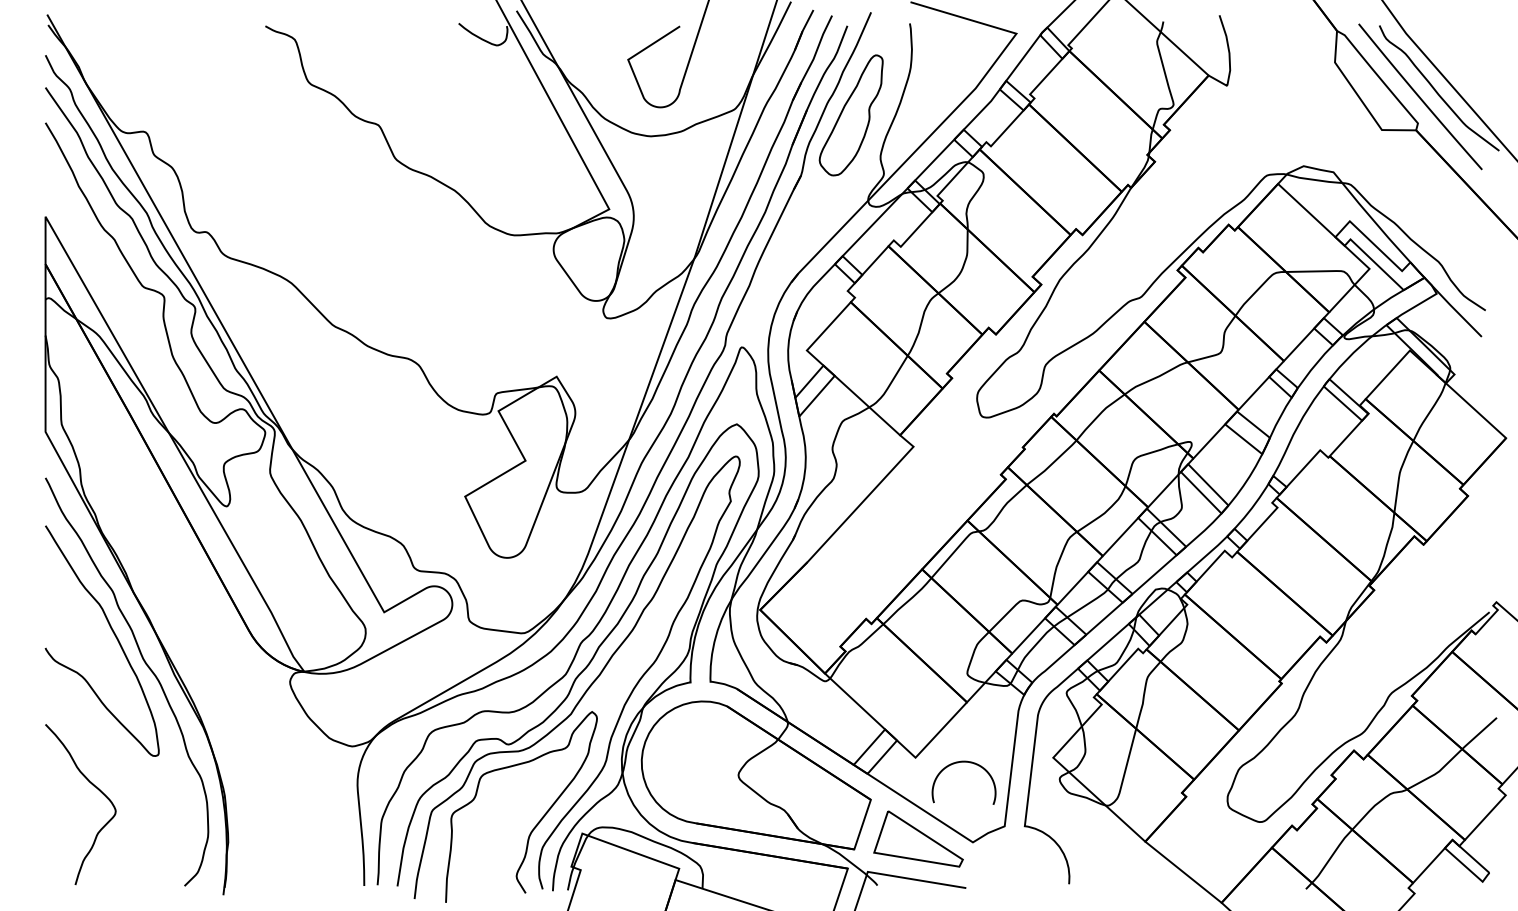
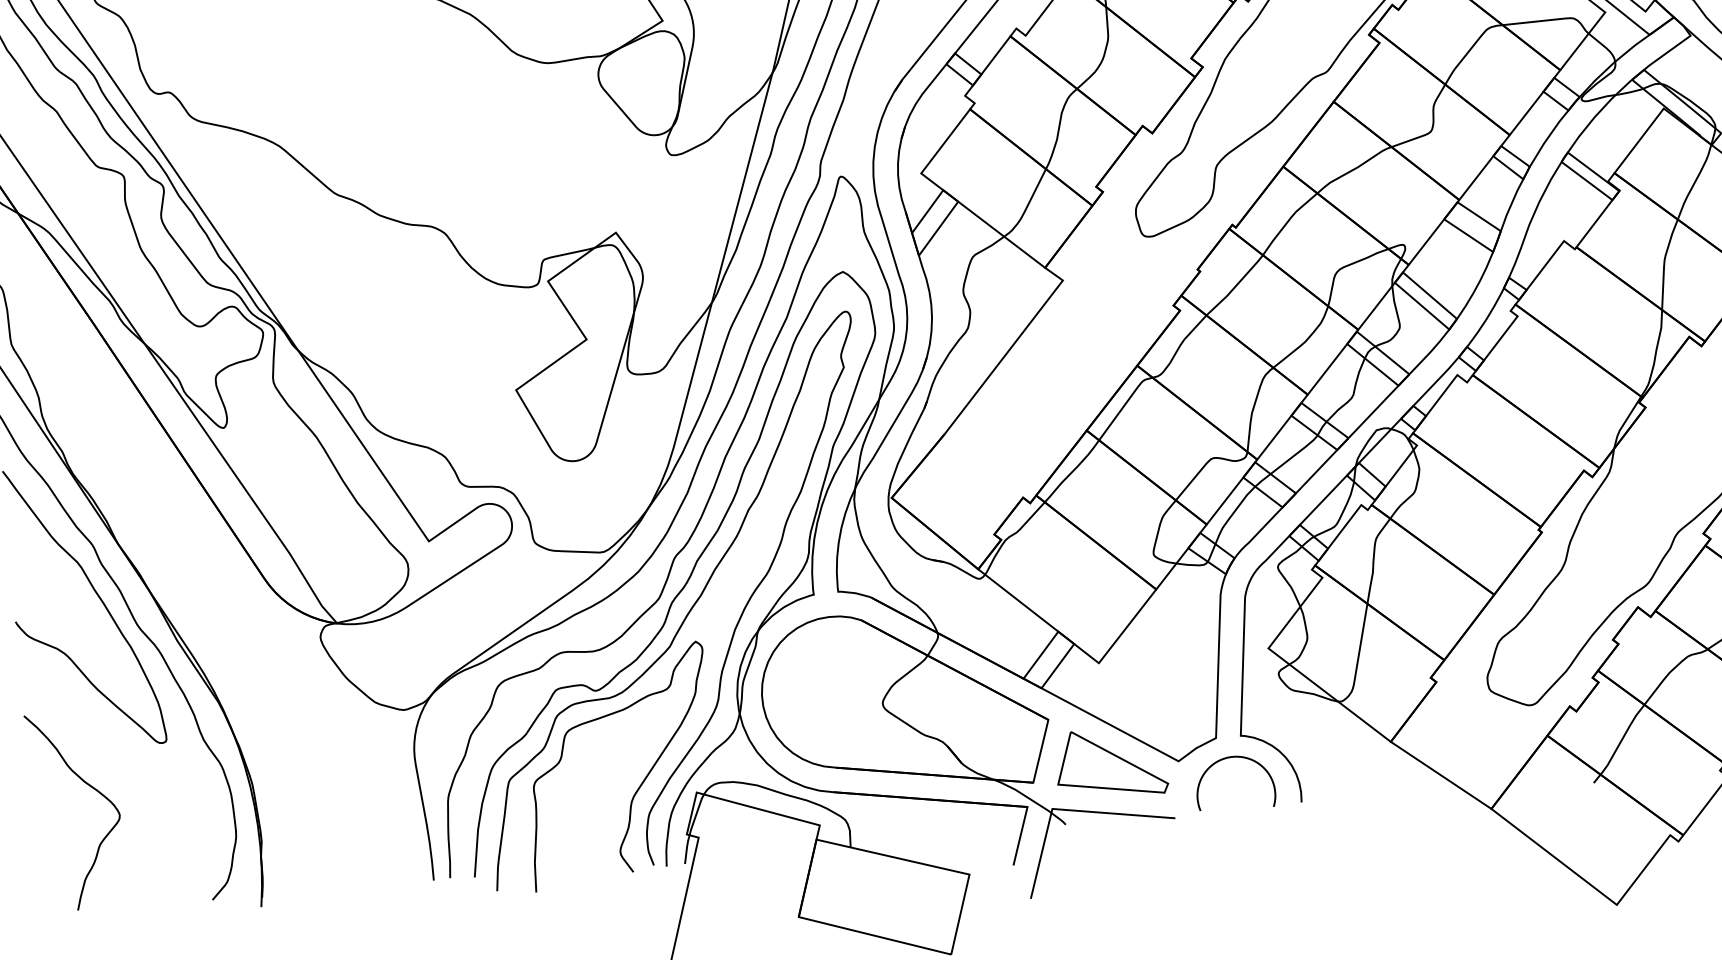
curve: (958, 763) -> (1226, 759), moved

